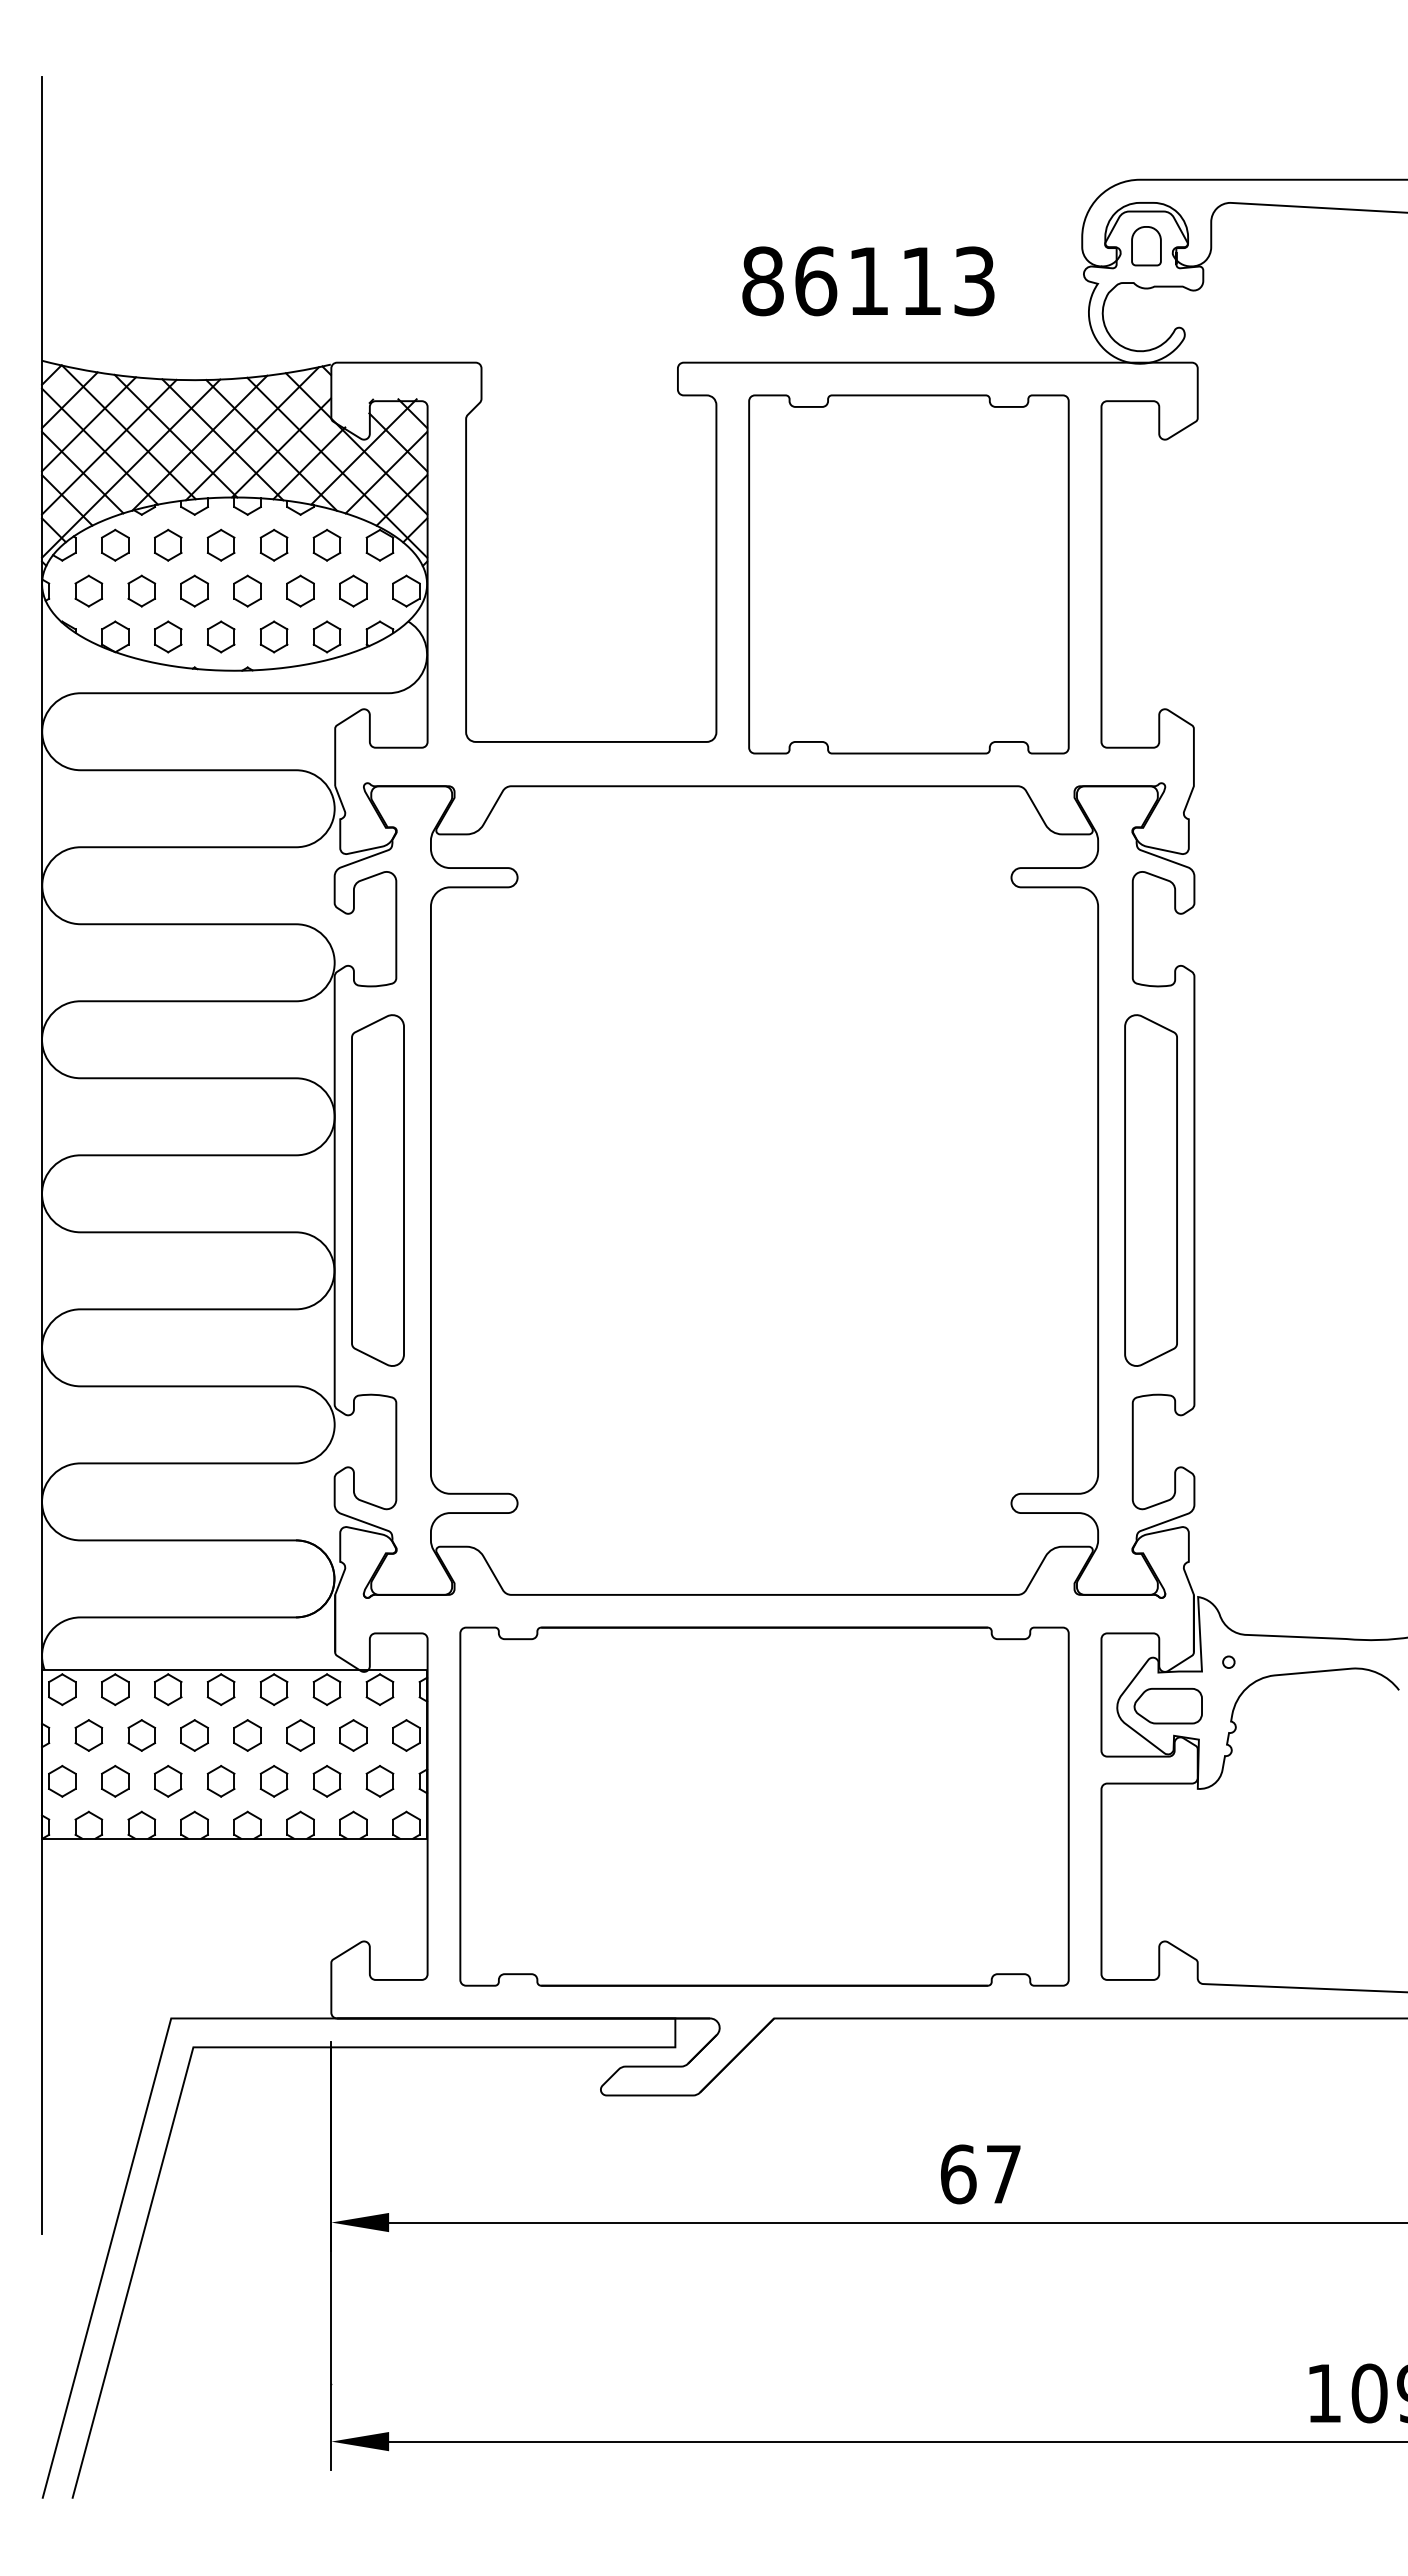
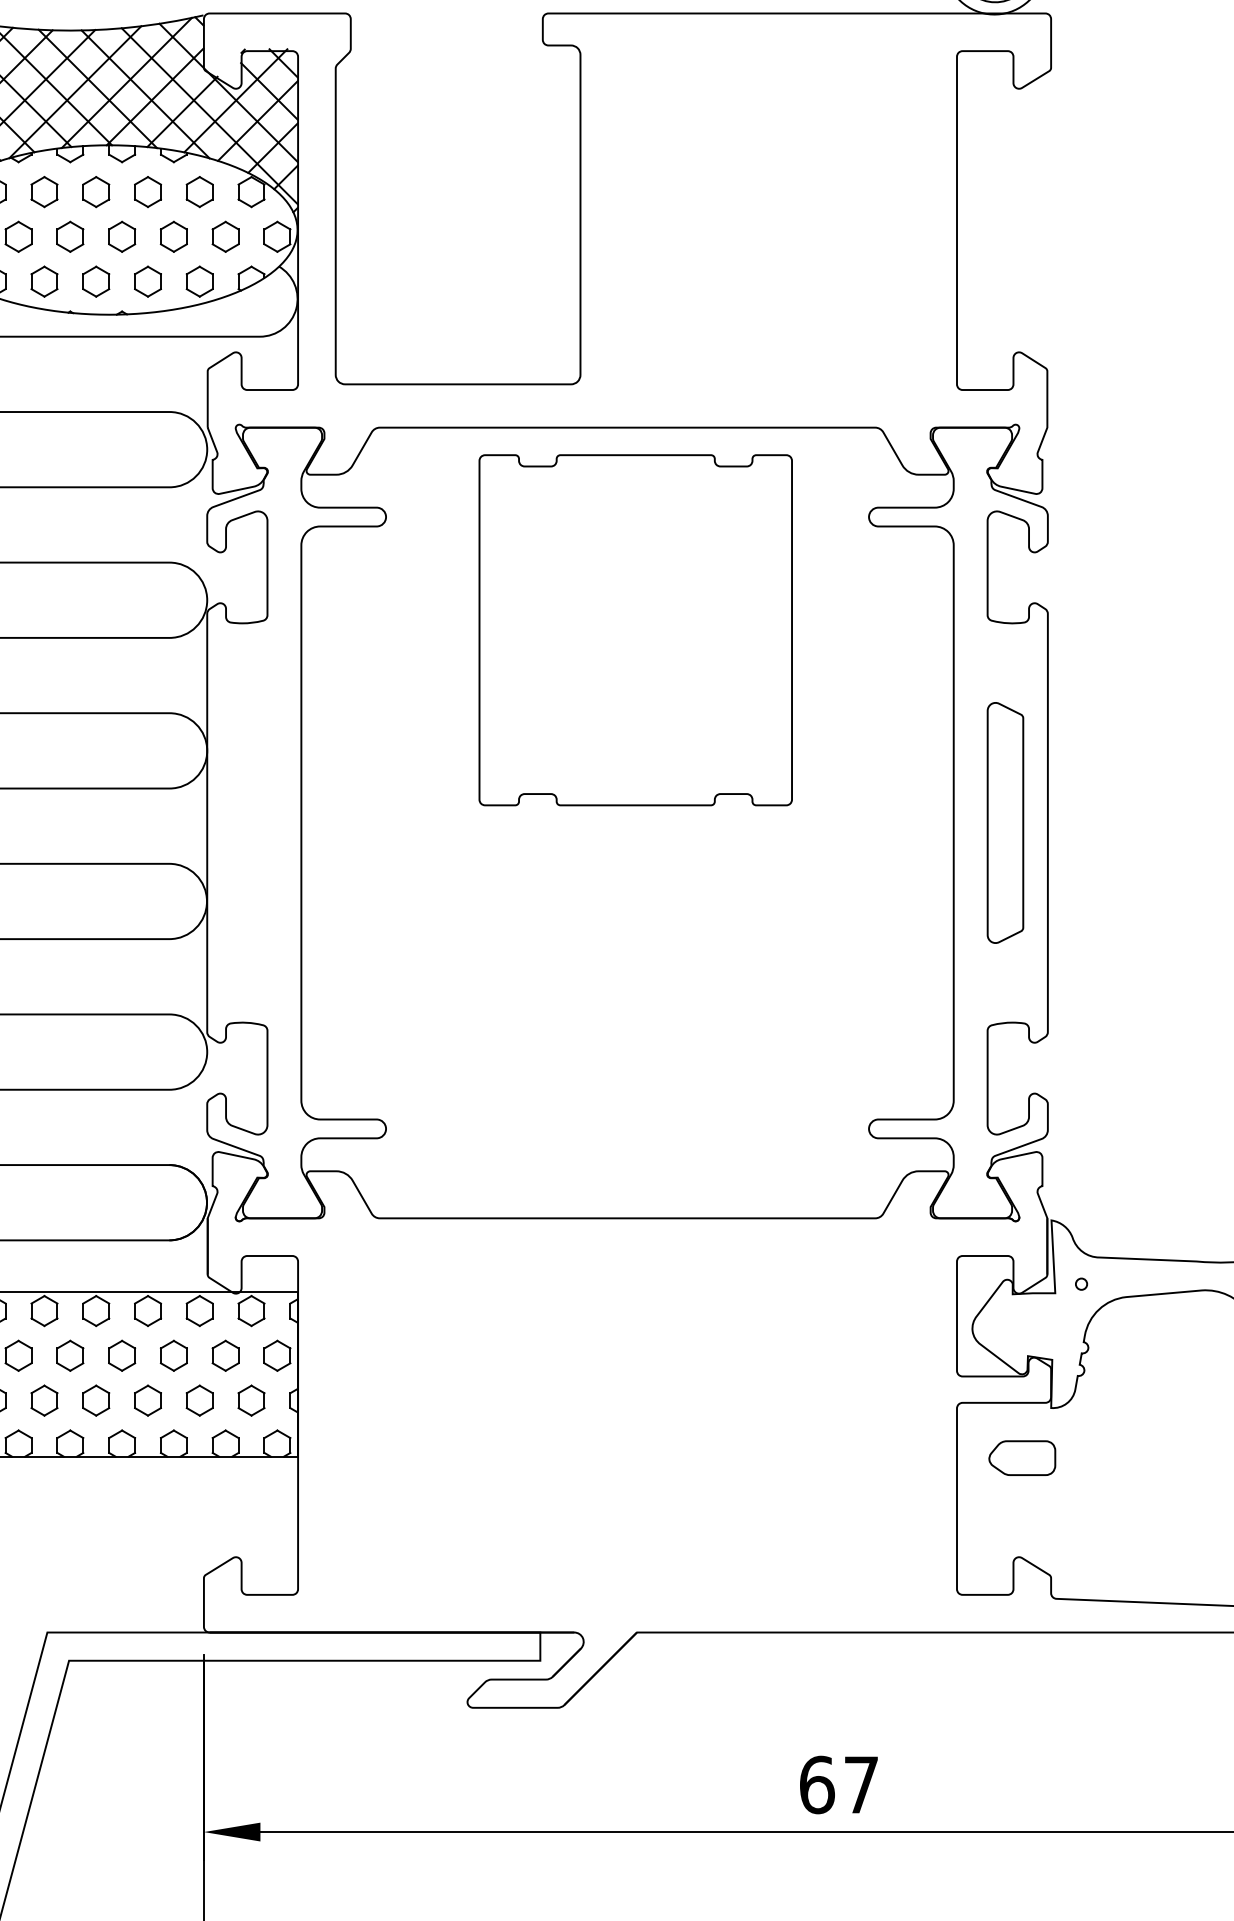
part: (908, 574) -> (635, 630), moved
part: (377, 1190) -> (249, 822), removed
part: (1150, 1190) -> (1004, 822), size x0.7
part: (1167, 1706) -> (1021, 1458), moved
part: (764, 1806) -> (627, 1425), removed

